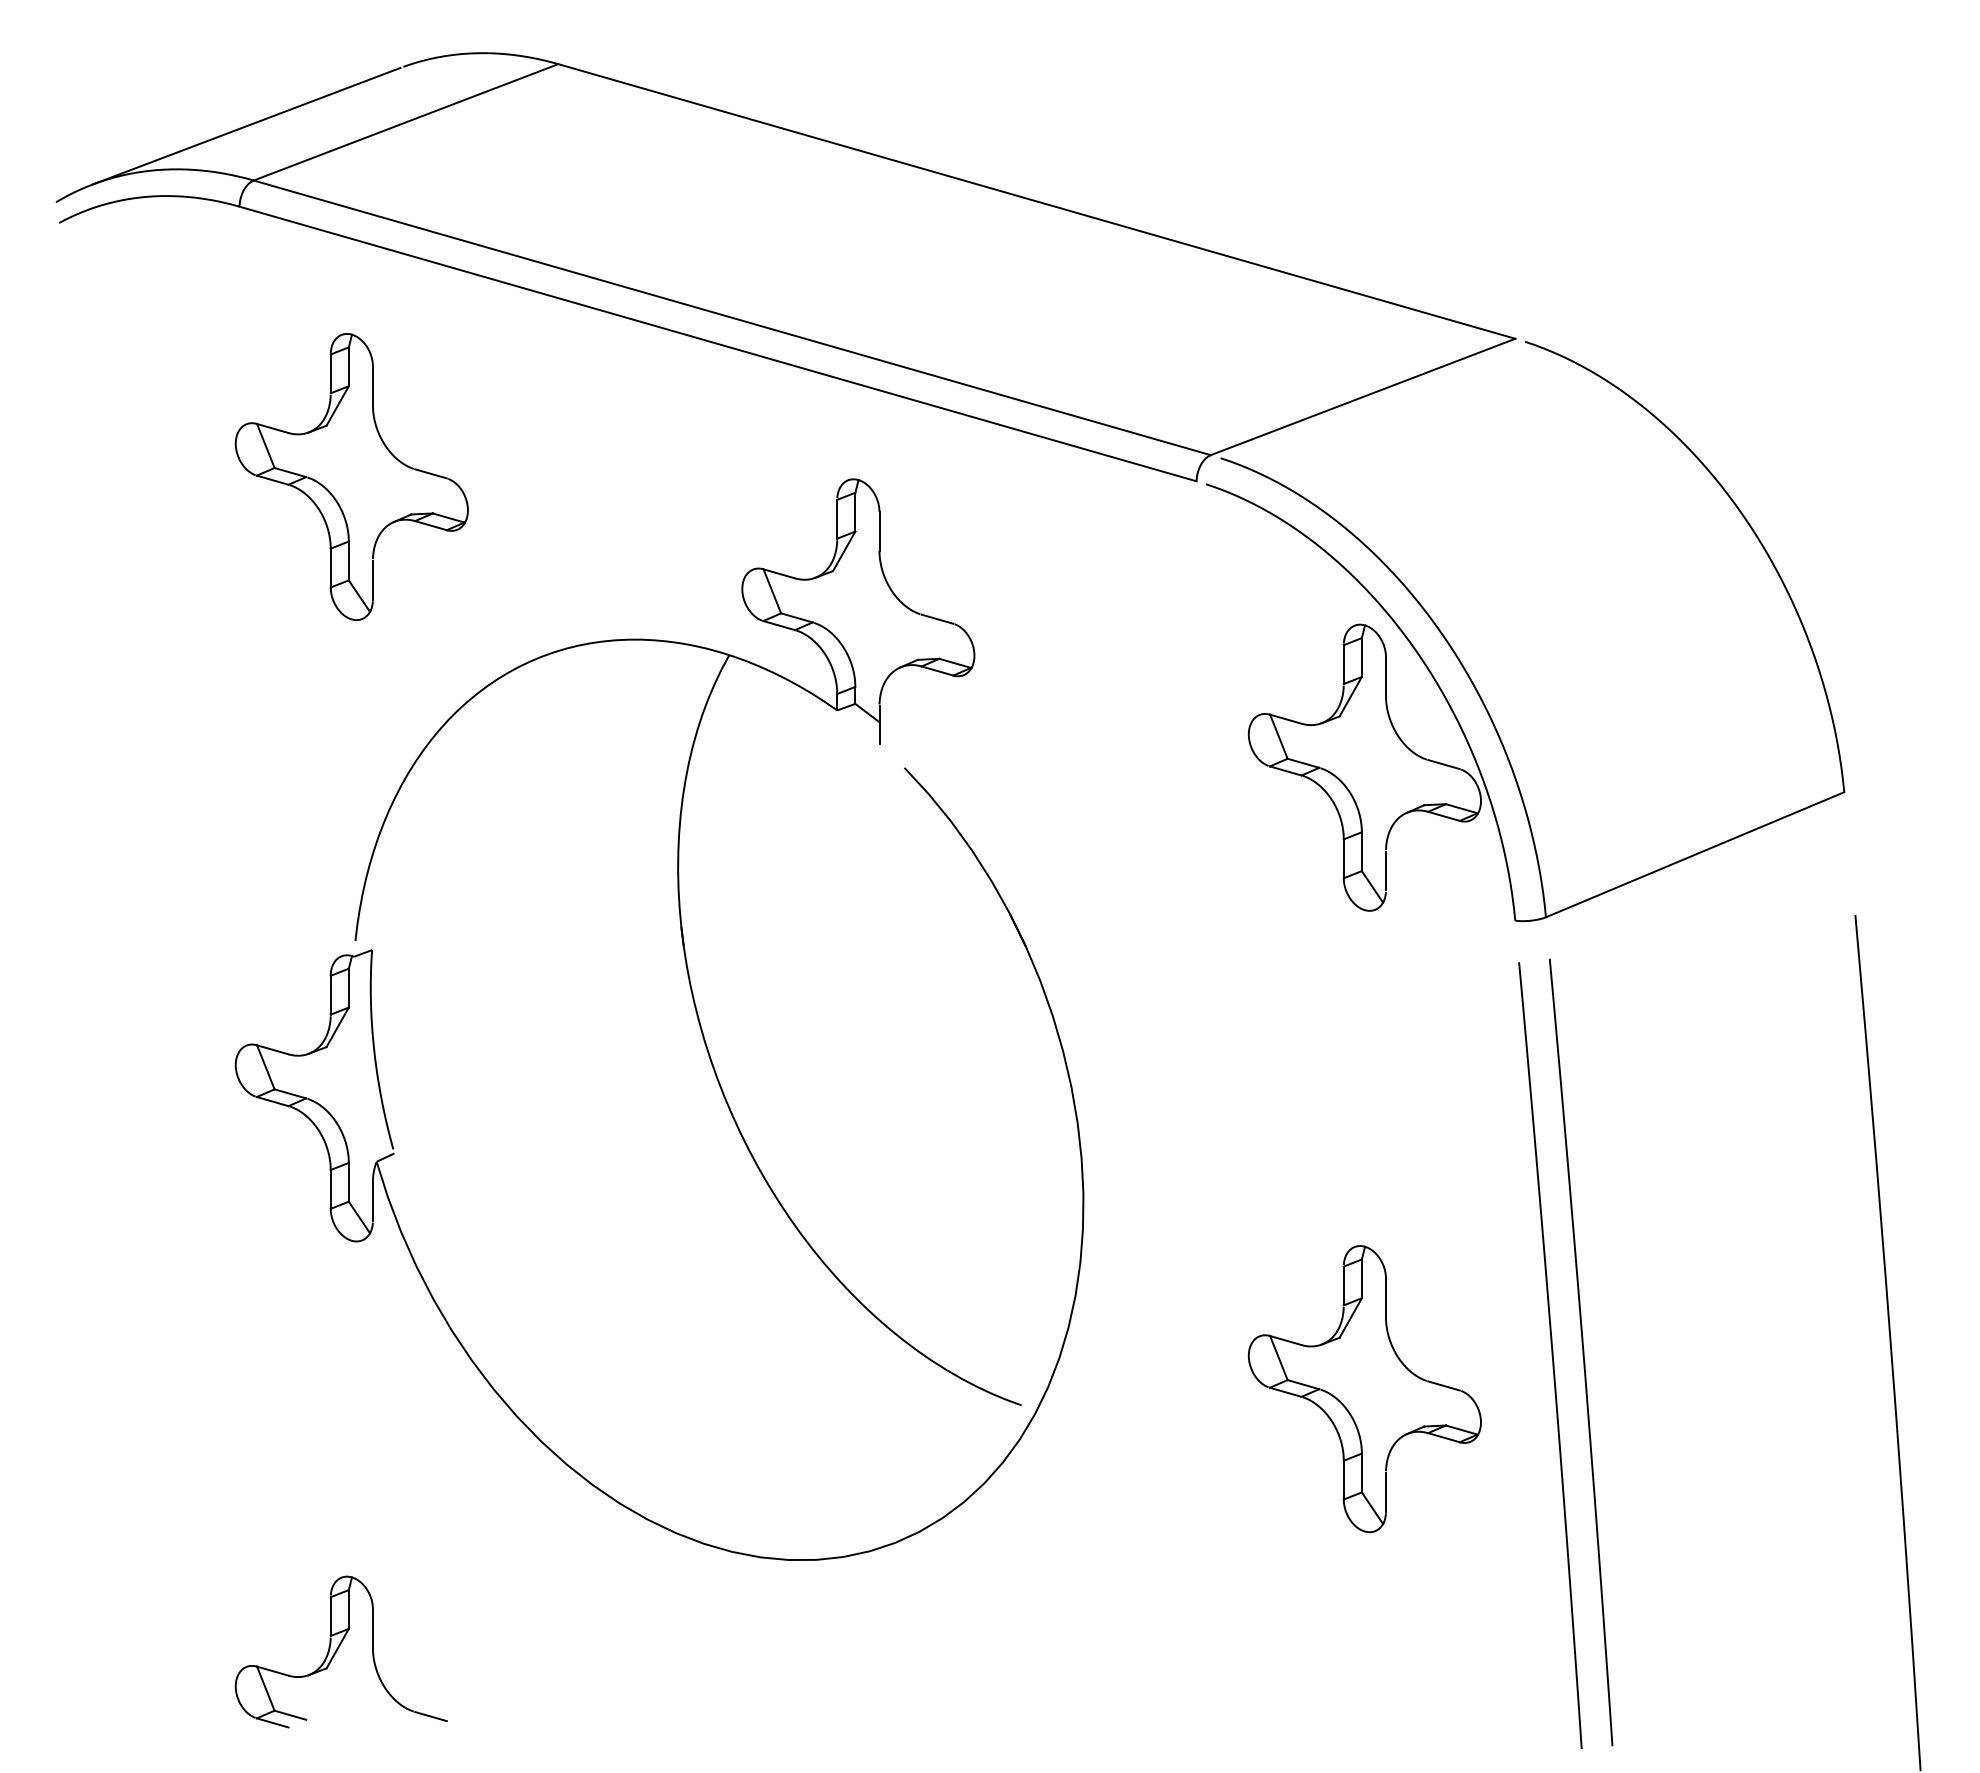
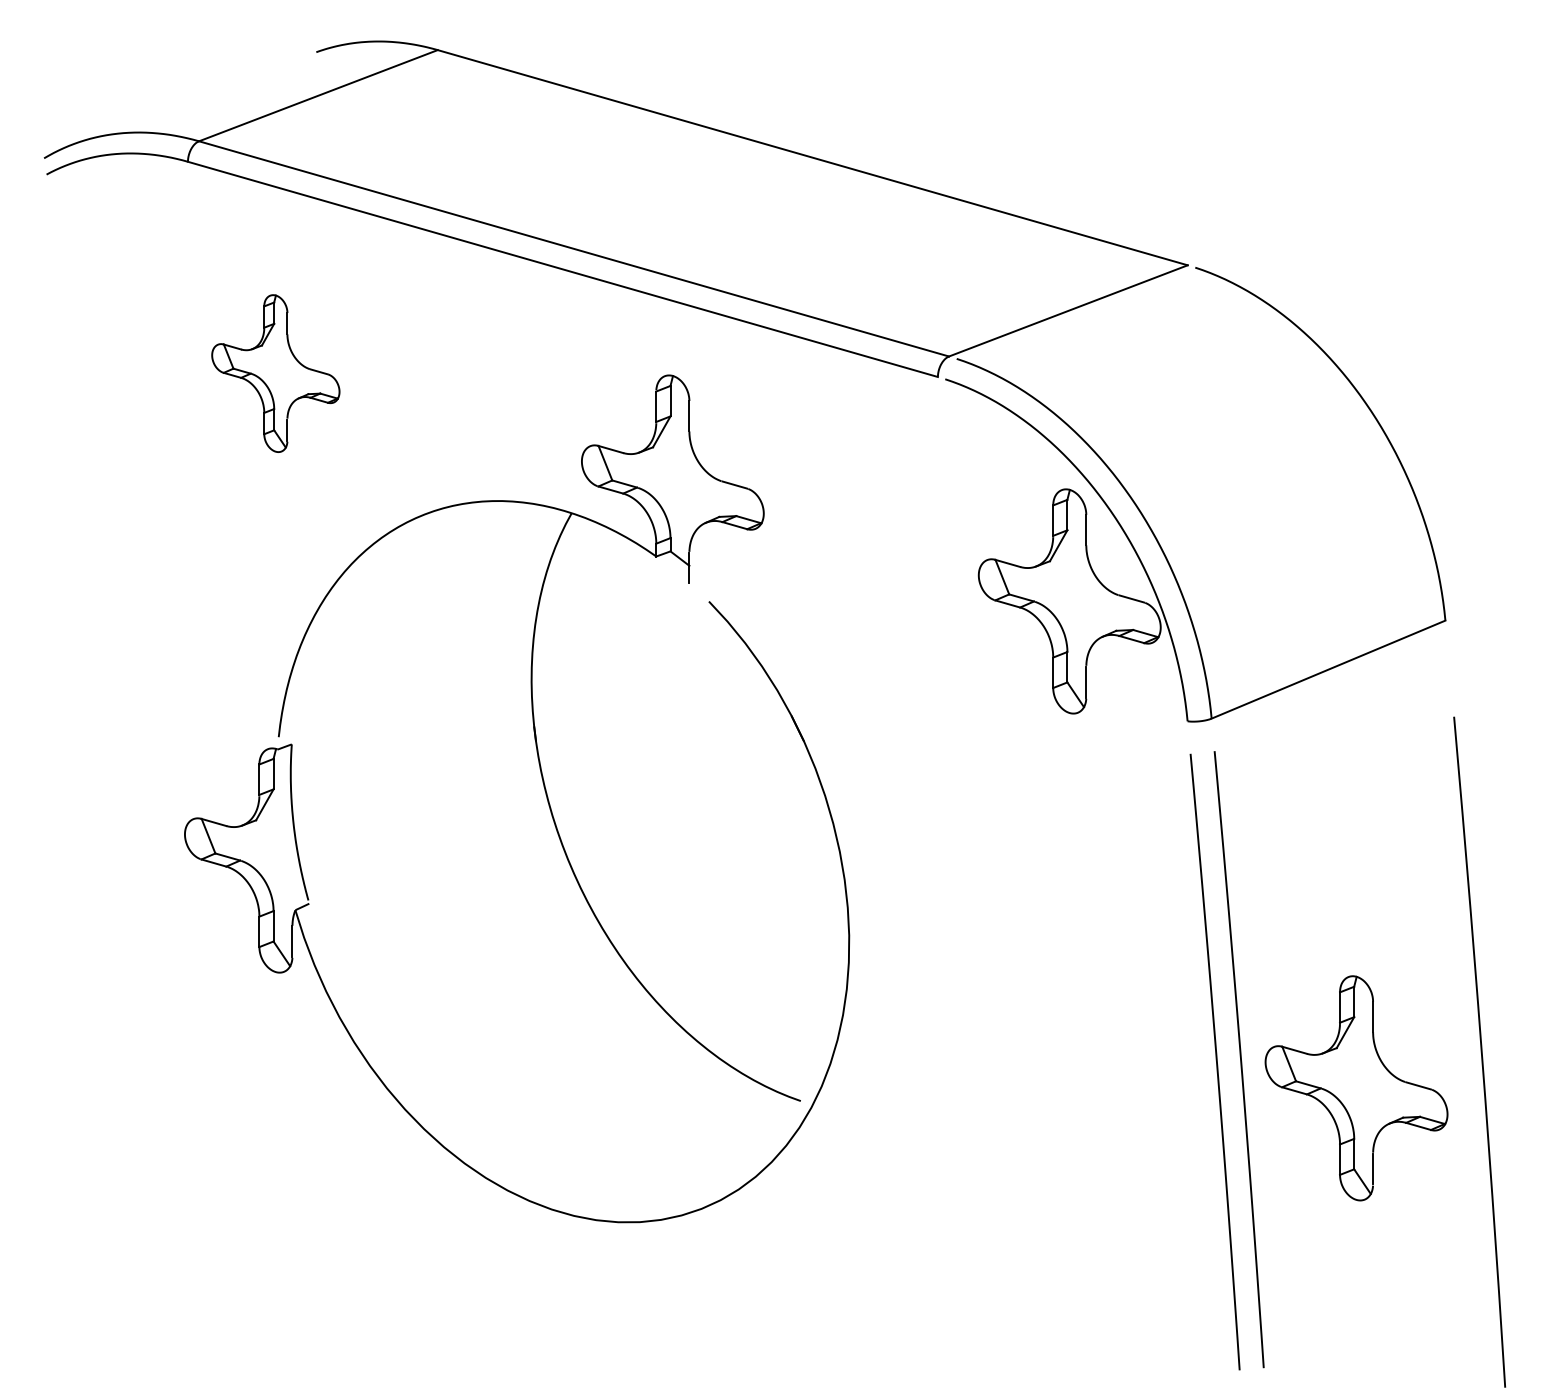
line: (246, 125) -> (193, 98), removed
part: (351, 476) -> (275, 373), size x0.7
part: (1364, 1389) -> (1356, 1088), moved
part: (340, 1651) -> (267, 1293), removed

